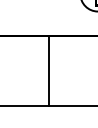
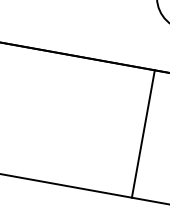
line: (49, 70) -> (143, 133), moved

